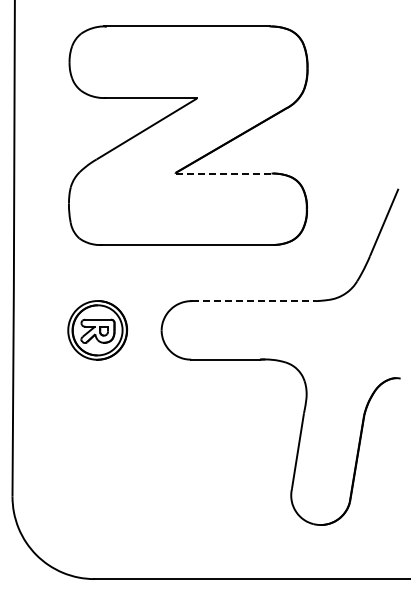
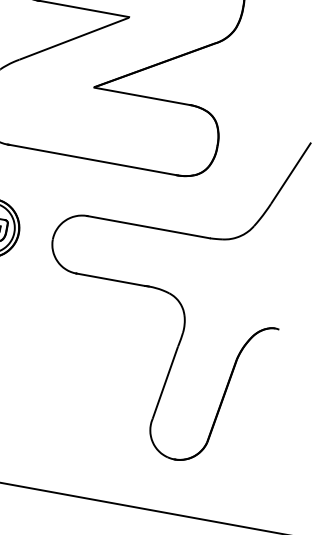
line: (223, 173) -> (141, 96), dashed -> solid
line: (254, 301) -> (149, 227), dashed -> solid

